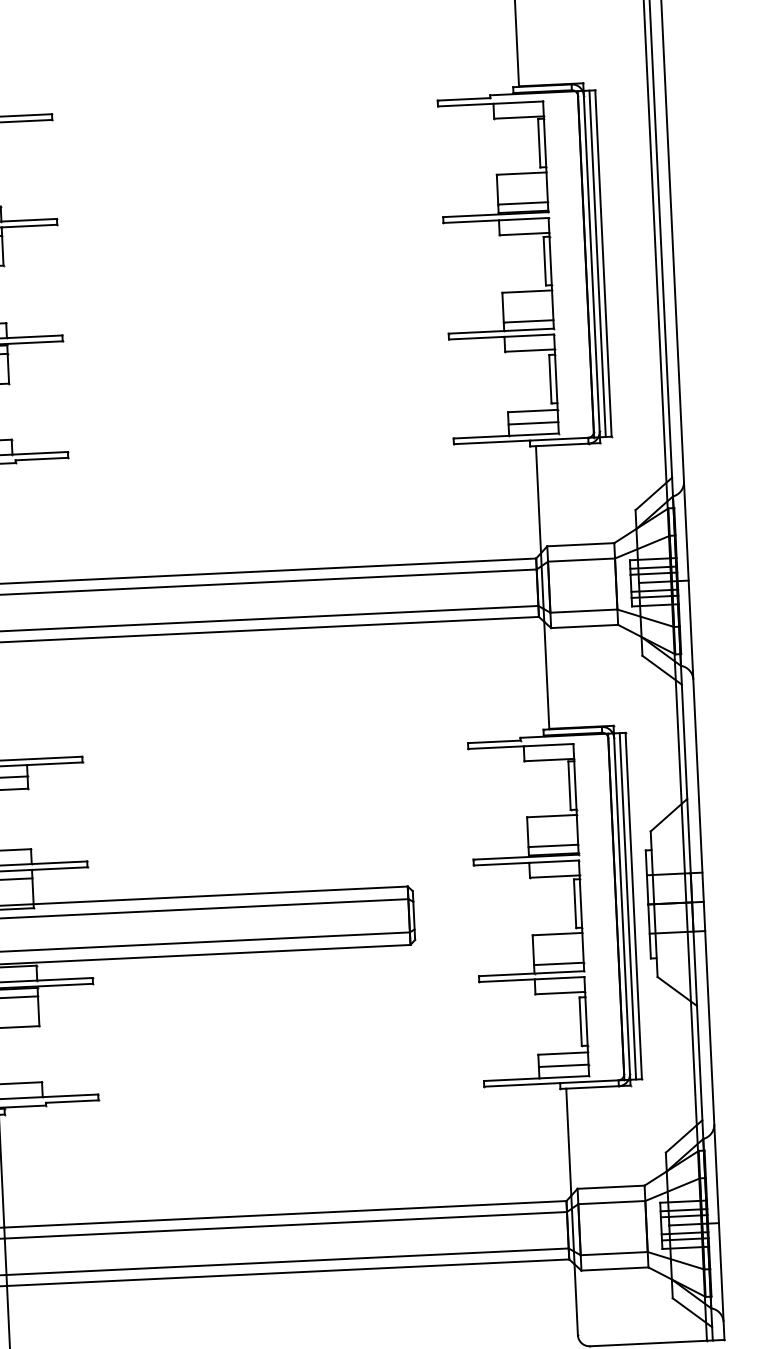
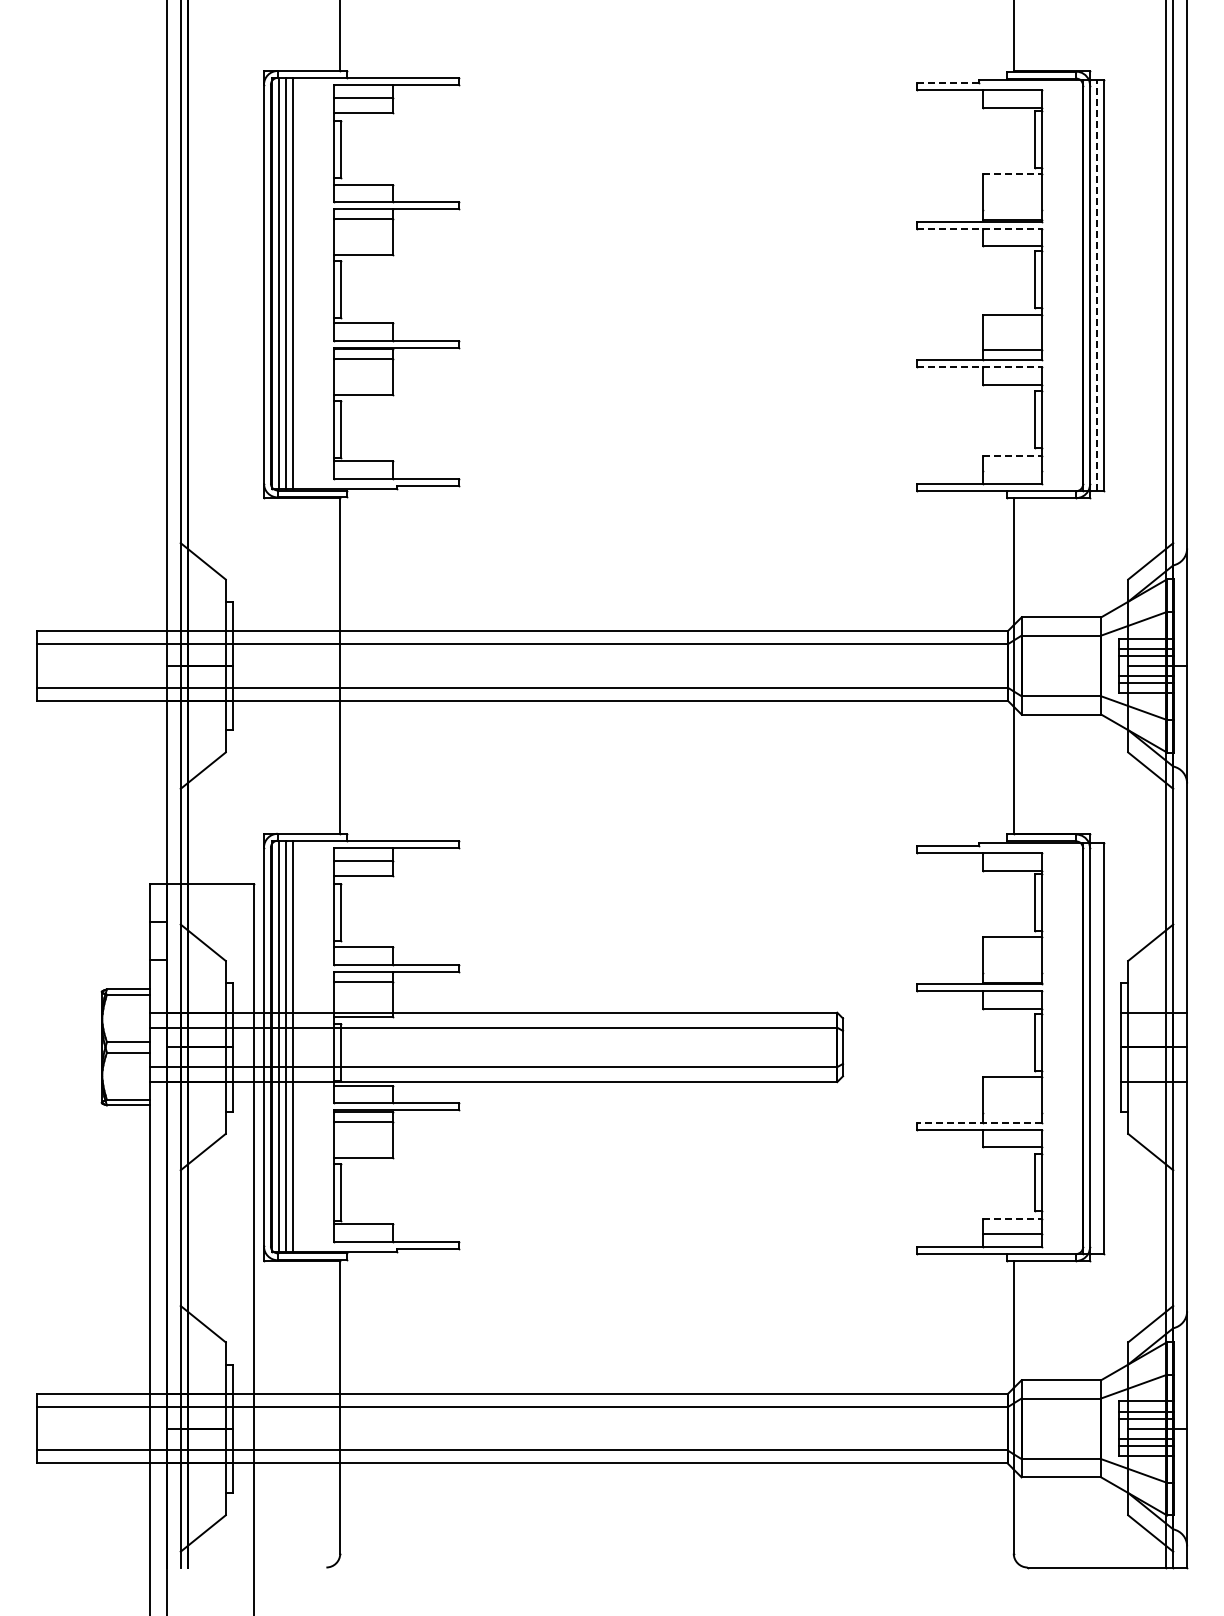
line: (463, 99) -> (947, 83), solid -> dashed
line: (522, 173) -> (1012, 174), solid -> dashed
line: (522, 203) -> (1011, 209), removed
line: (496, 220) -> (979, 228), solid -> dashed
line: (597, 263) -> (1096, 285), solid -> dashed
line: (501, 336) -> (979, 366), solid -> dashed
line: (533, 411) -> (1012, 456), solid -> dashed
line: (532, 422) -> (1011, 470), removed
line: (552, 845) -> (1011, 972), removed
line: (627, 906) -> (1096, 1048), removed
line: (558, 963) -> (1011, 1112), removed
line: (531, 973) -> (978, 1122), solid -> dashed
line: (563, 1053) -> (1012, 1219), solid -> dashed

